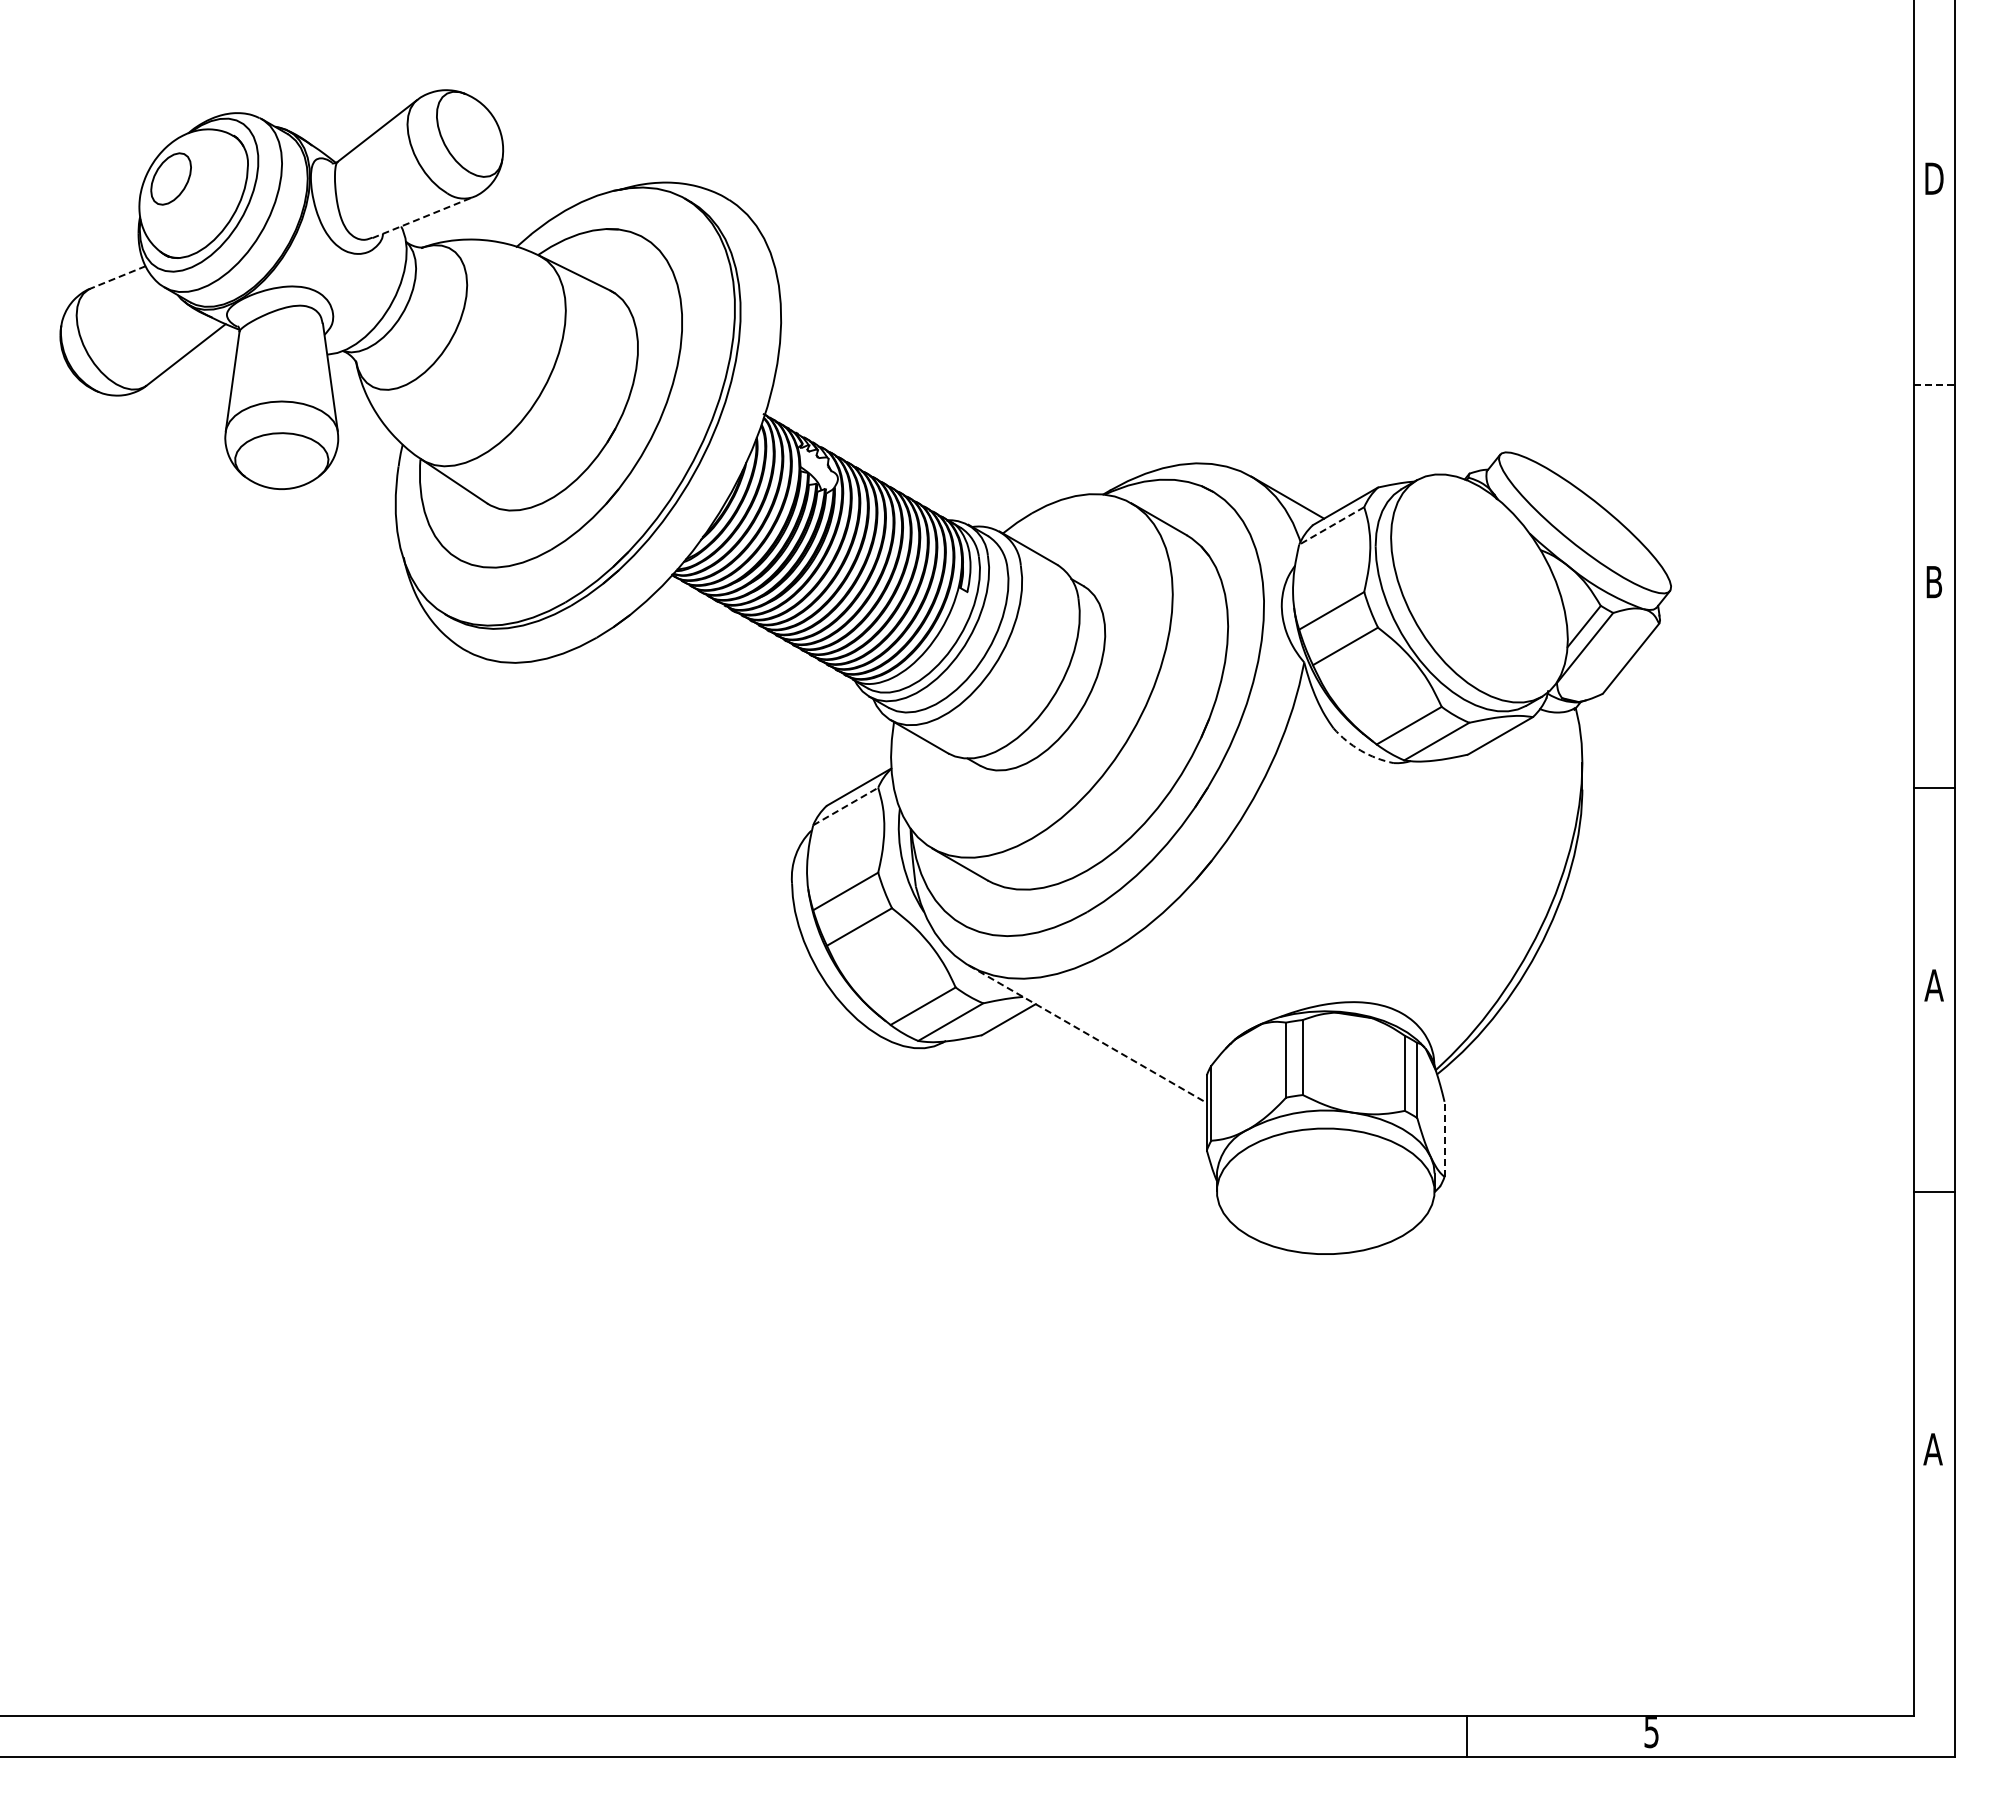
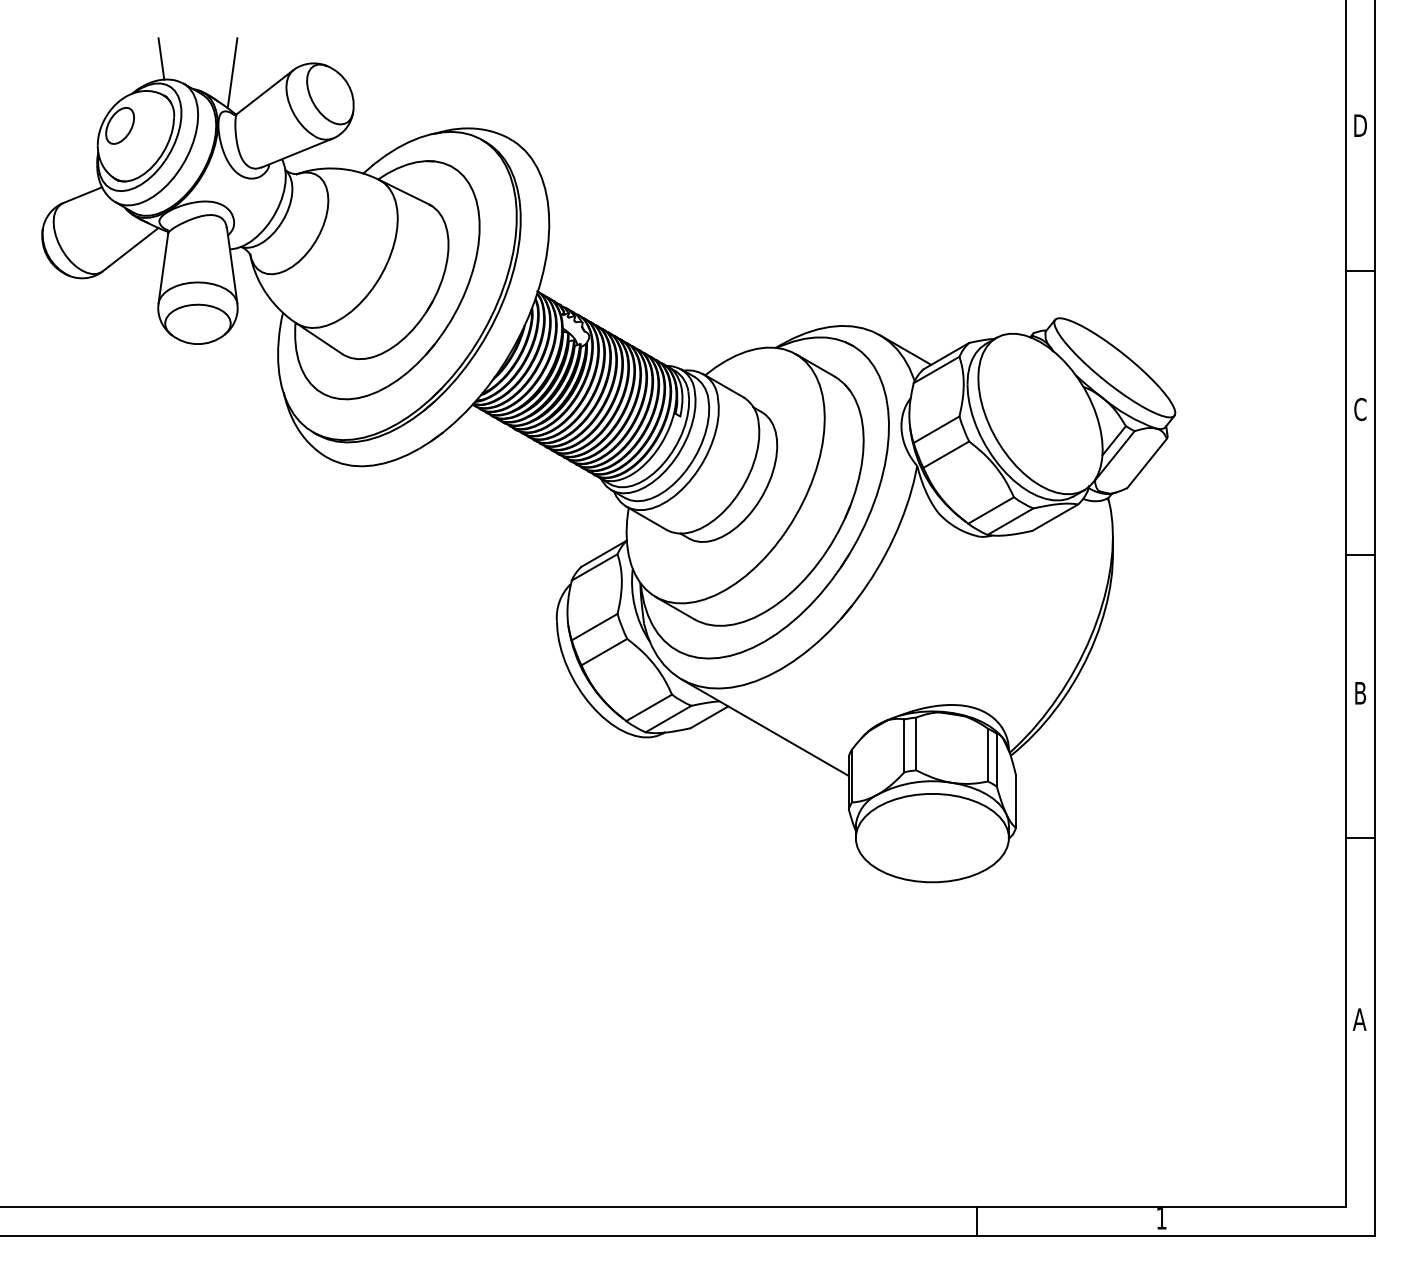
line: (229, 83) -> (161, 58), added
line: (330, 103) -> (232, 72), added
line: (423, 217) -> (297, 152), dashed -> solid
line: (118, 277) -> (83, 195), dashed -> solid
line: (1934, 385) -> (1360, 271), dashed -> solid
line: (1331, 525) -> (936, 369), dashed -> solid
text: (1933, 581) -> (1359, 409), B -> C
arc: (1360, 750) -> (956, 527), dashed -> solid
line: (845, 806) -> (594, 567), dashed -> solid
text: (1933, 985) -> (1359, 693), A -> B
line: (1088, 1034) -> (765, 727), dashed -> solid
line: (1444, 1139) -> (1015, 801), dashed -> solid
text: (1651, 1732) -> (1161, 1218), 5 -> 1
line: (1466, 1736) -> (977, 1221), moved

